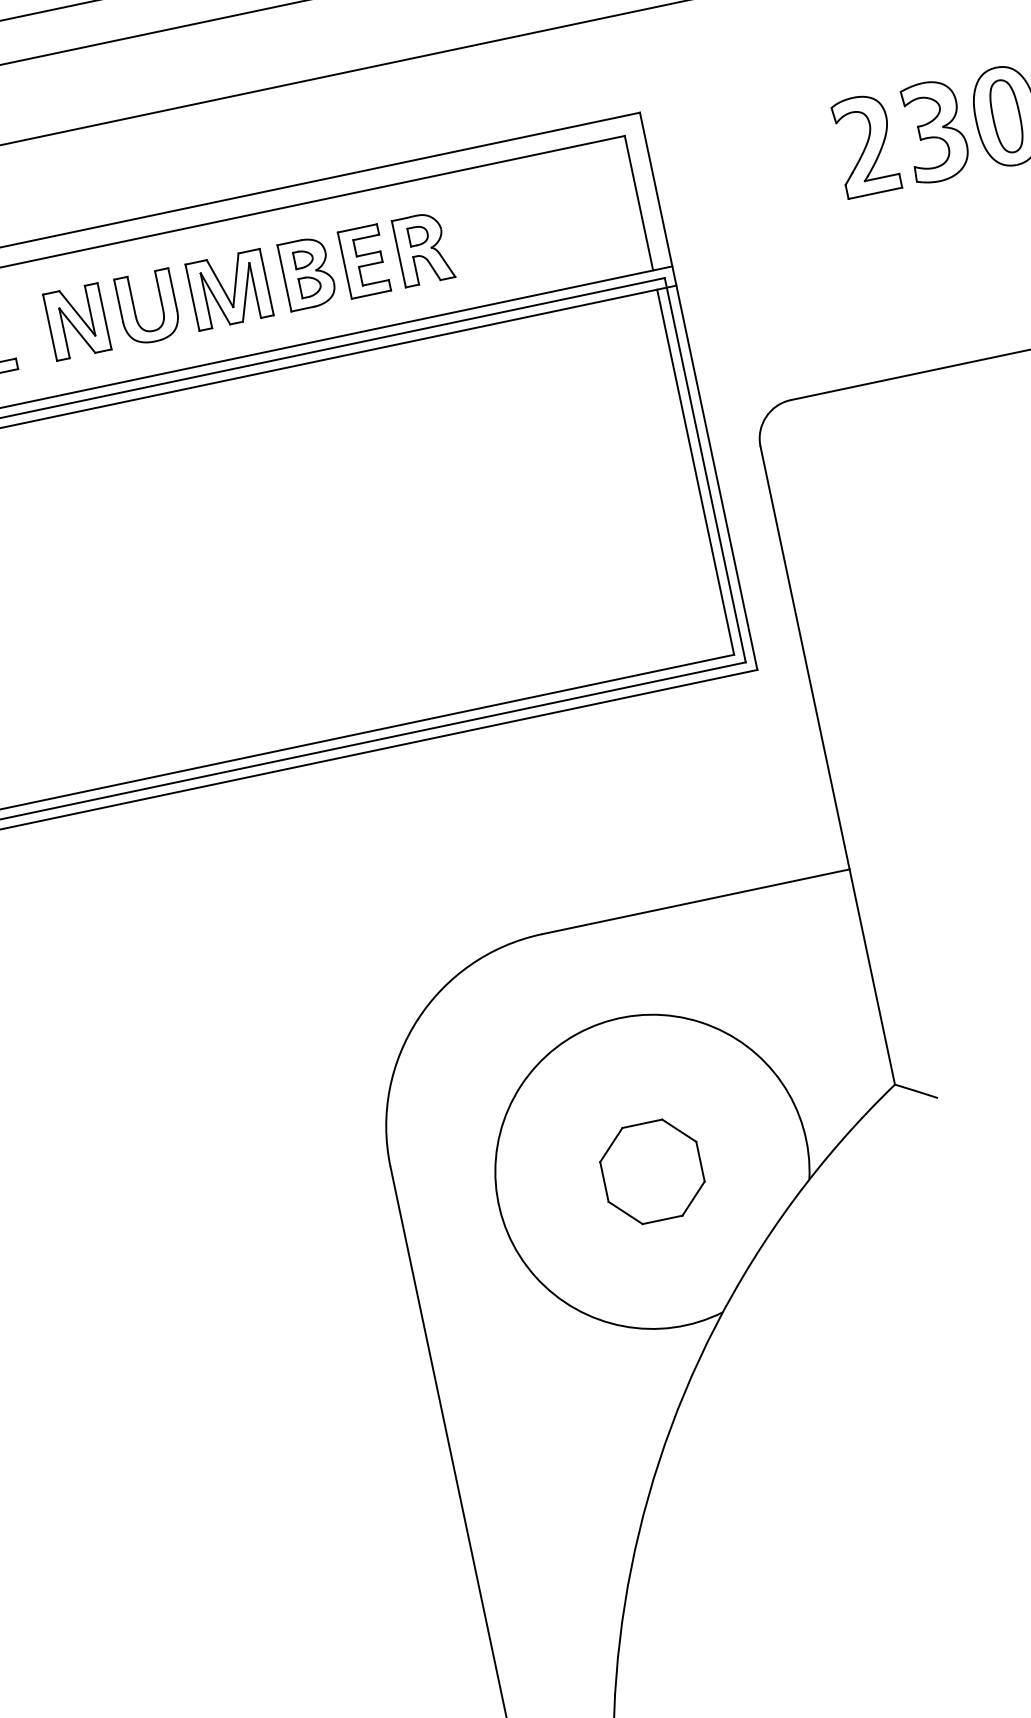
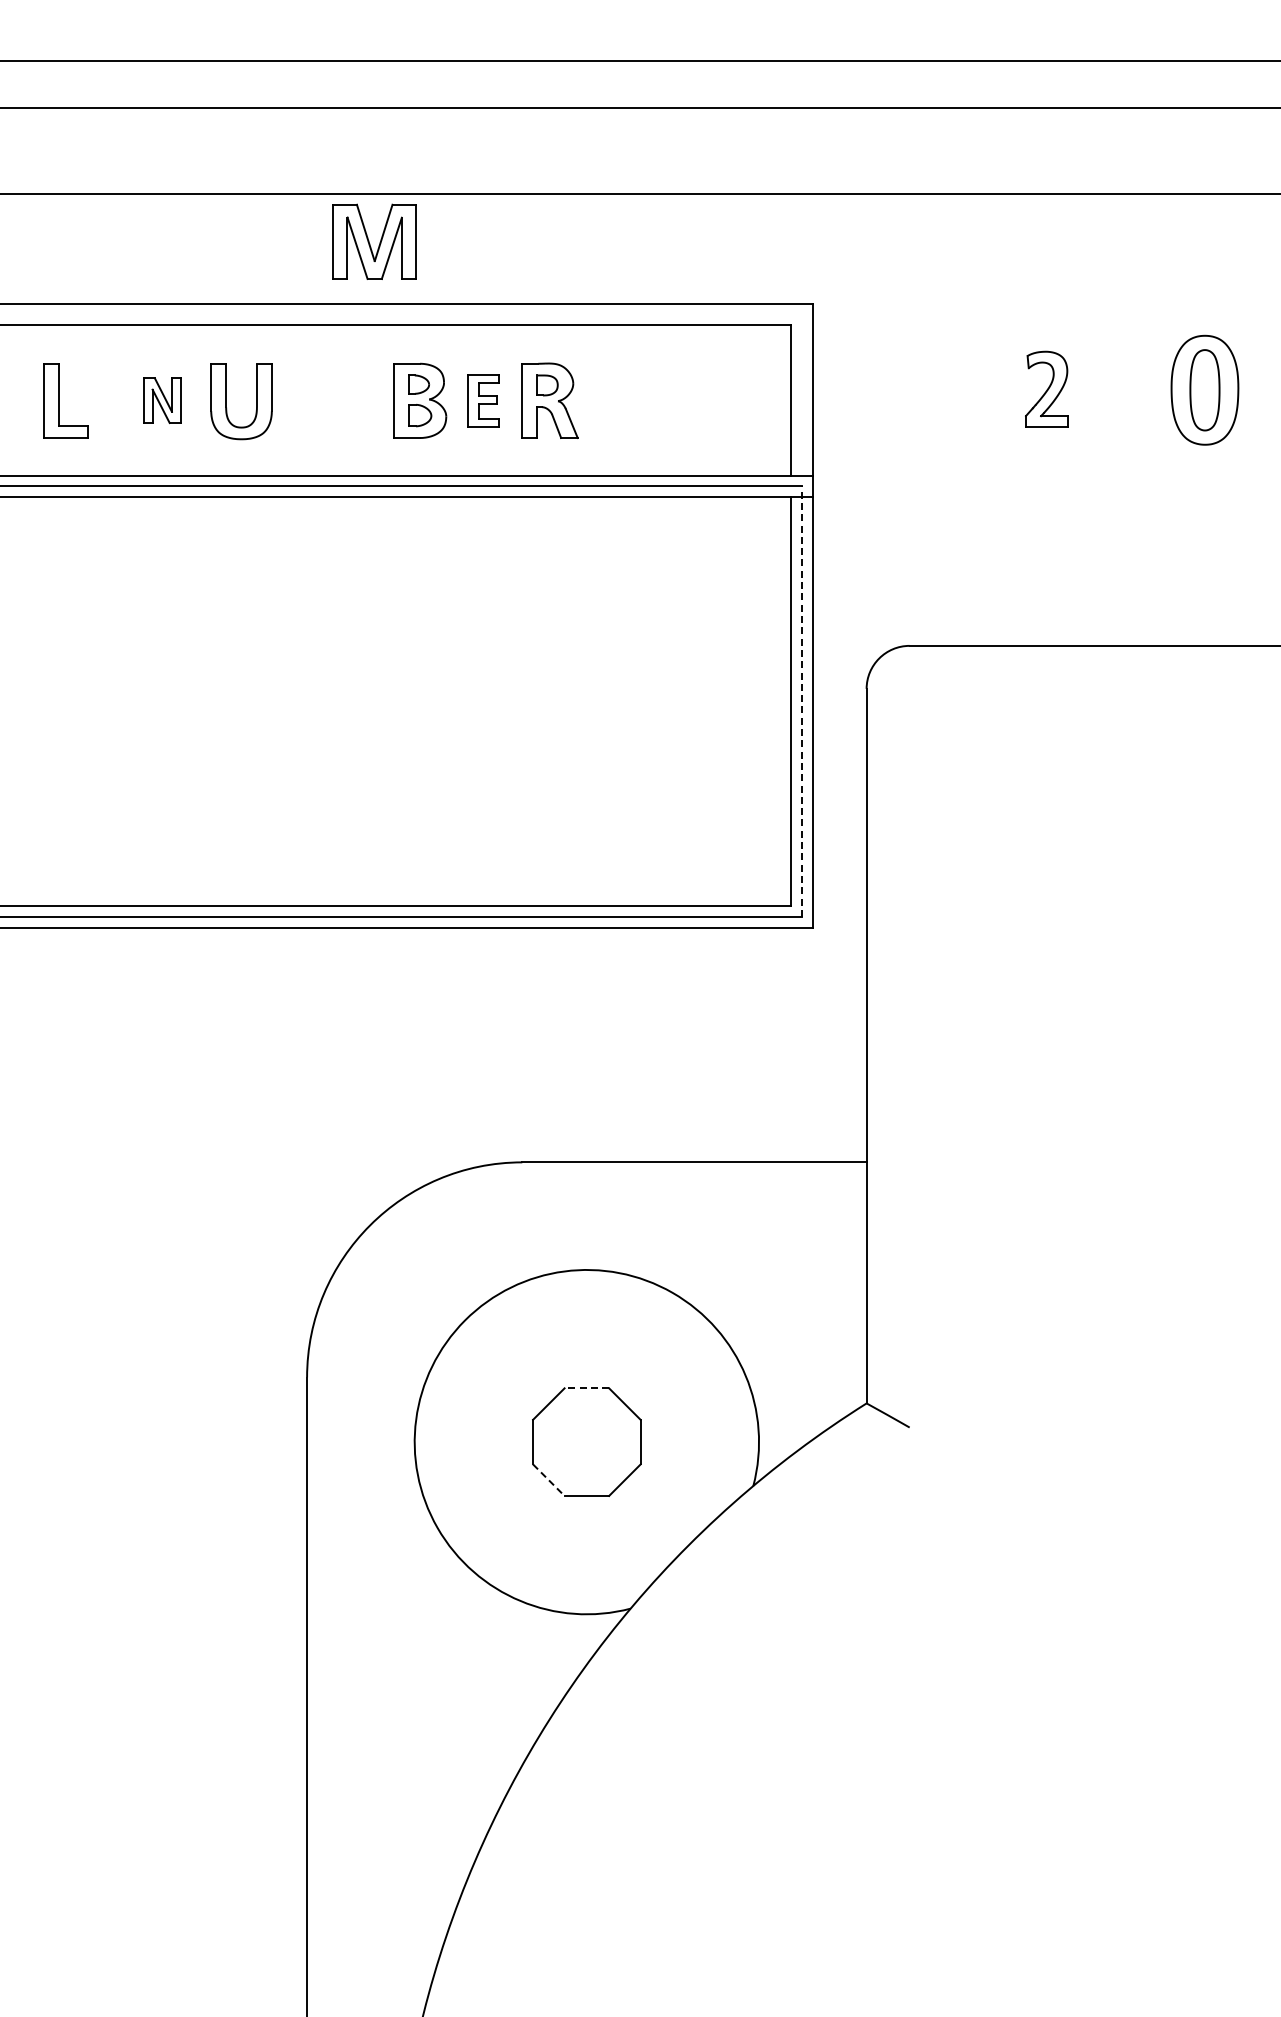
part: (934, 130) -> (1124, 389), removed
part: (864, 144) -> (1046, 388), size x0.7
part: (364, 261) -> (483, 400), size x0.7
part: (229, 289) -> (374, 241), moved
part: (77, 321) -> (162, 400), size x0.6
line: (705, 469) -> (802, 701), solid -> dashed
line: (642, 1124) -> (586, 1388), solid -> dashed
line: (626, 1213) -> (549, 1480), solid -> dashed

